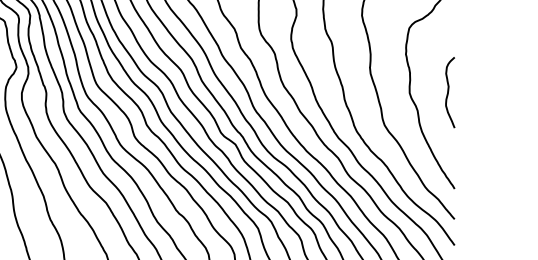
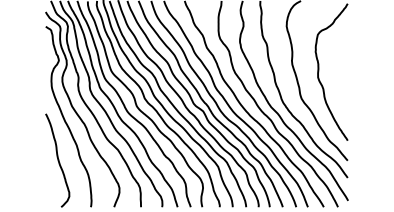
curve: (449, 91) -> (344, 76), removed

